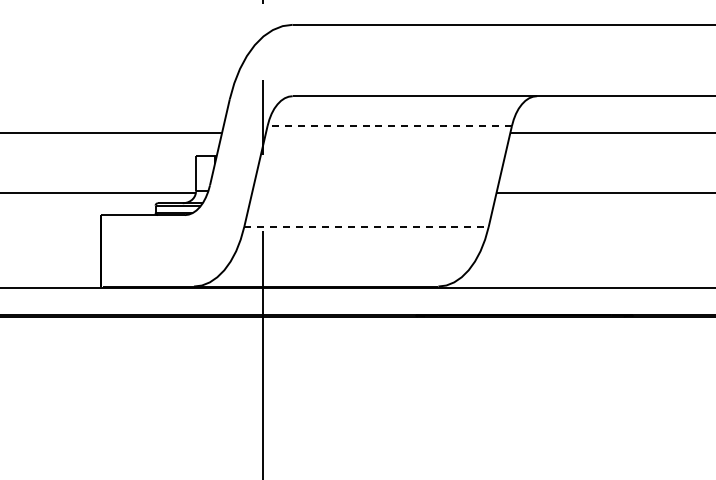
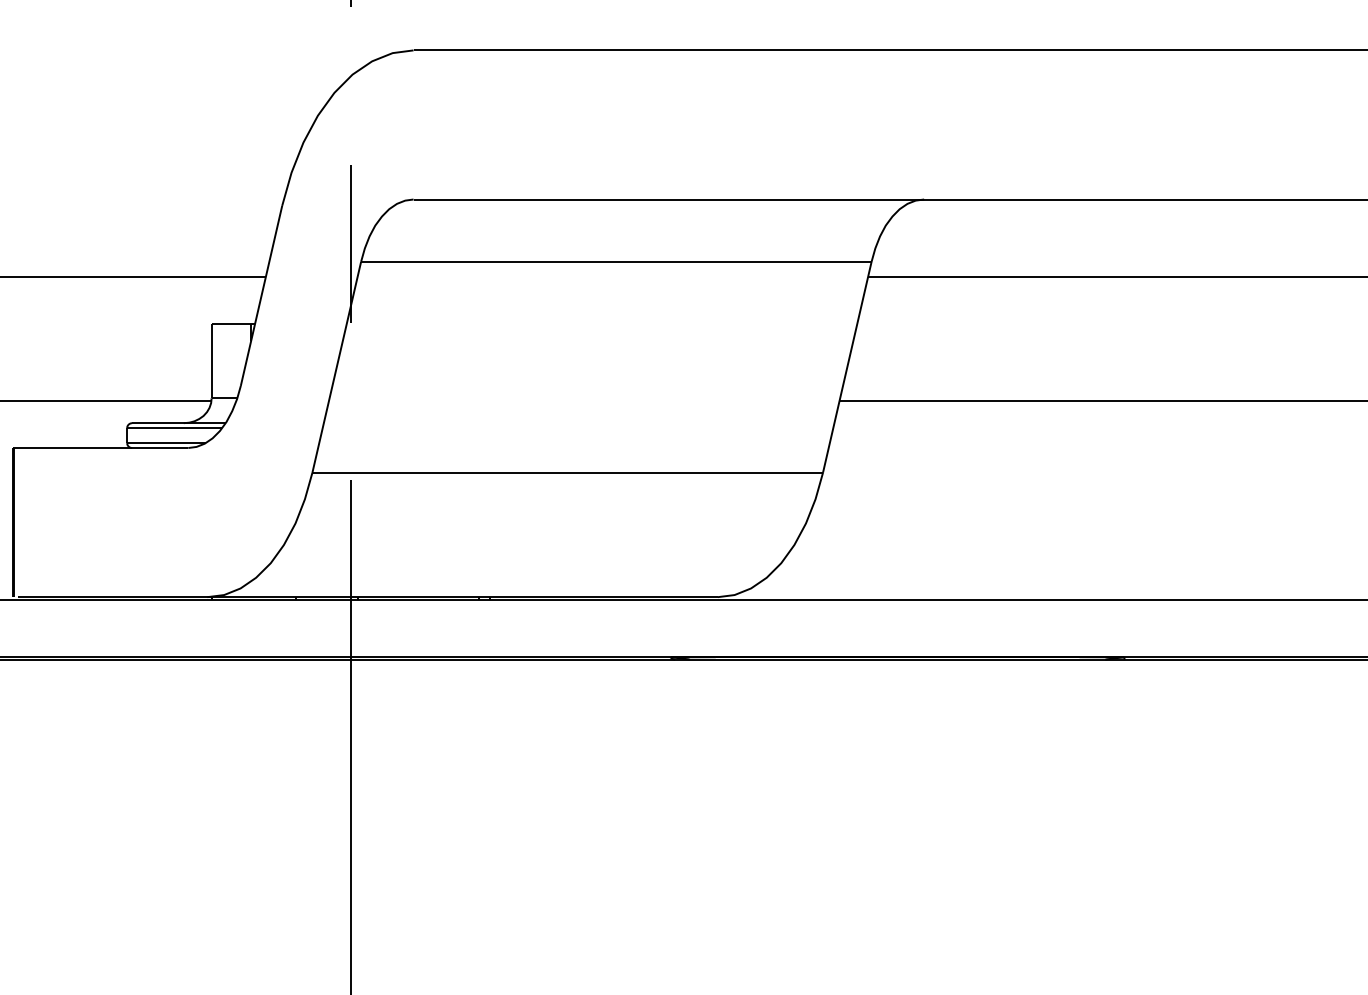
line: (389, 126) -> (615, 262), dashed -> solid
line: (366, 227) -> (567, 473), dashed -> solid

